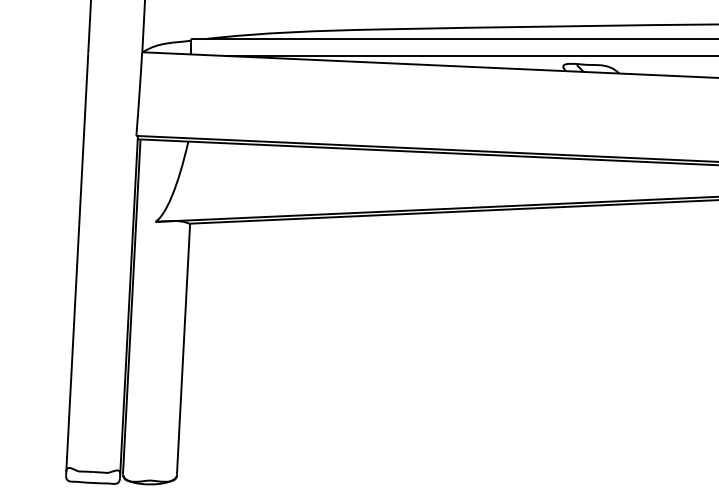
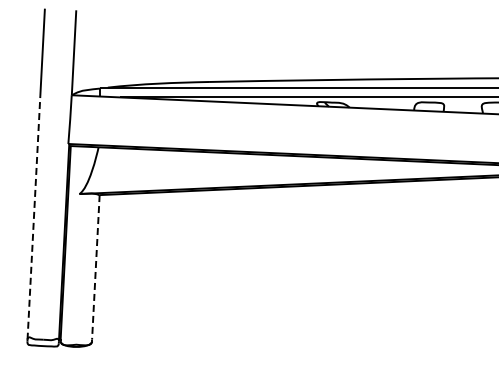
line: (76, 262) -> (33, 217), solid -> dashed
line: (182, 347) -> (95, 267), solid -> dashed

